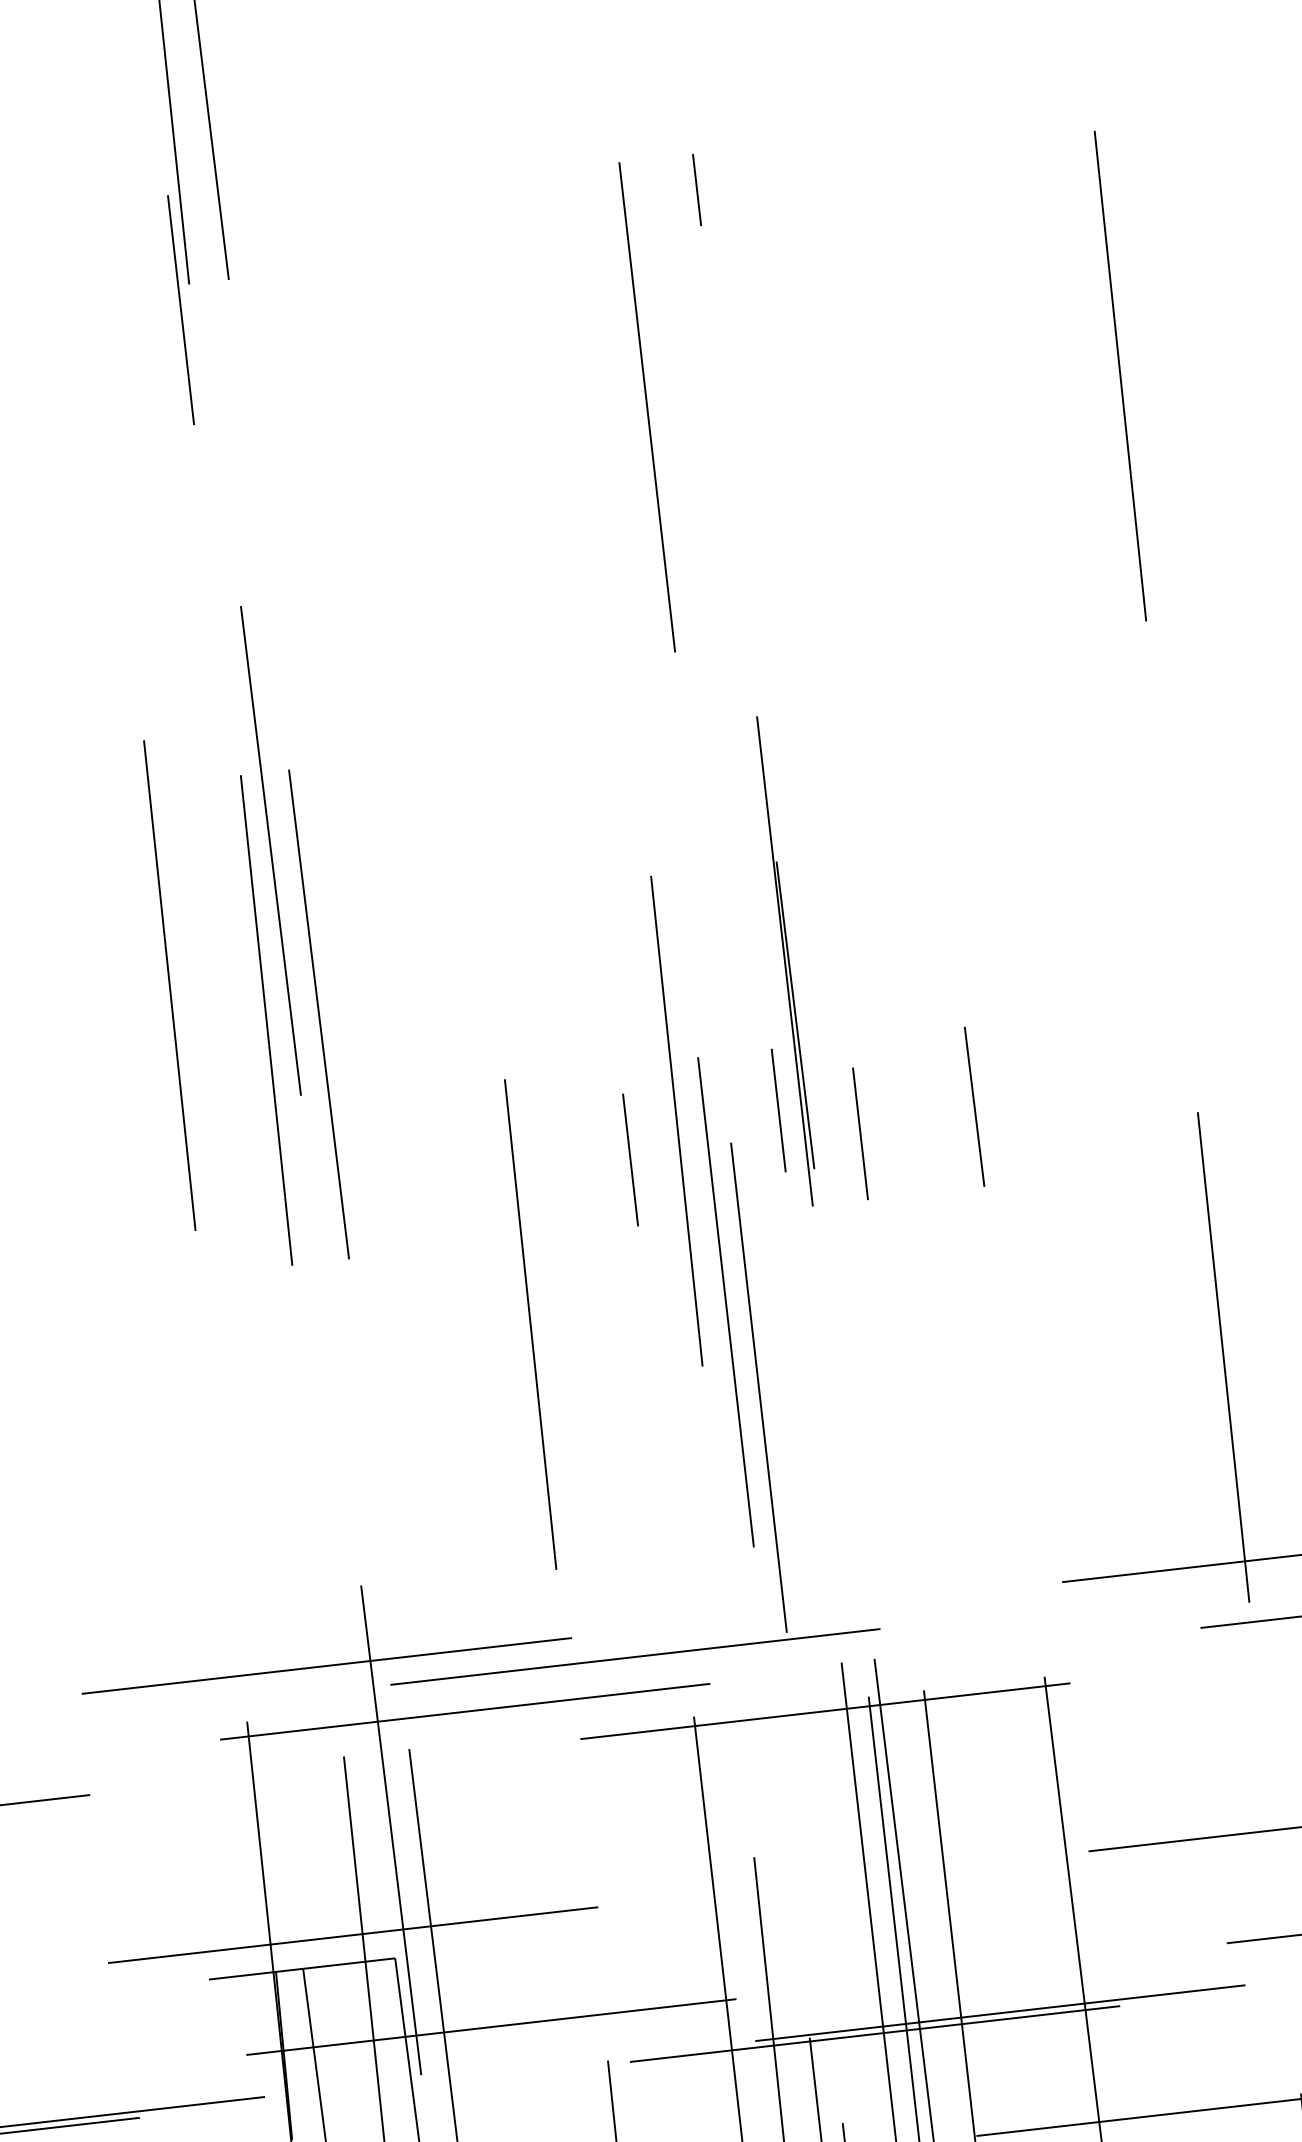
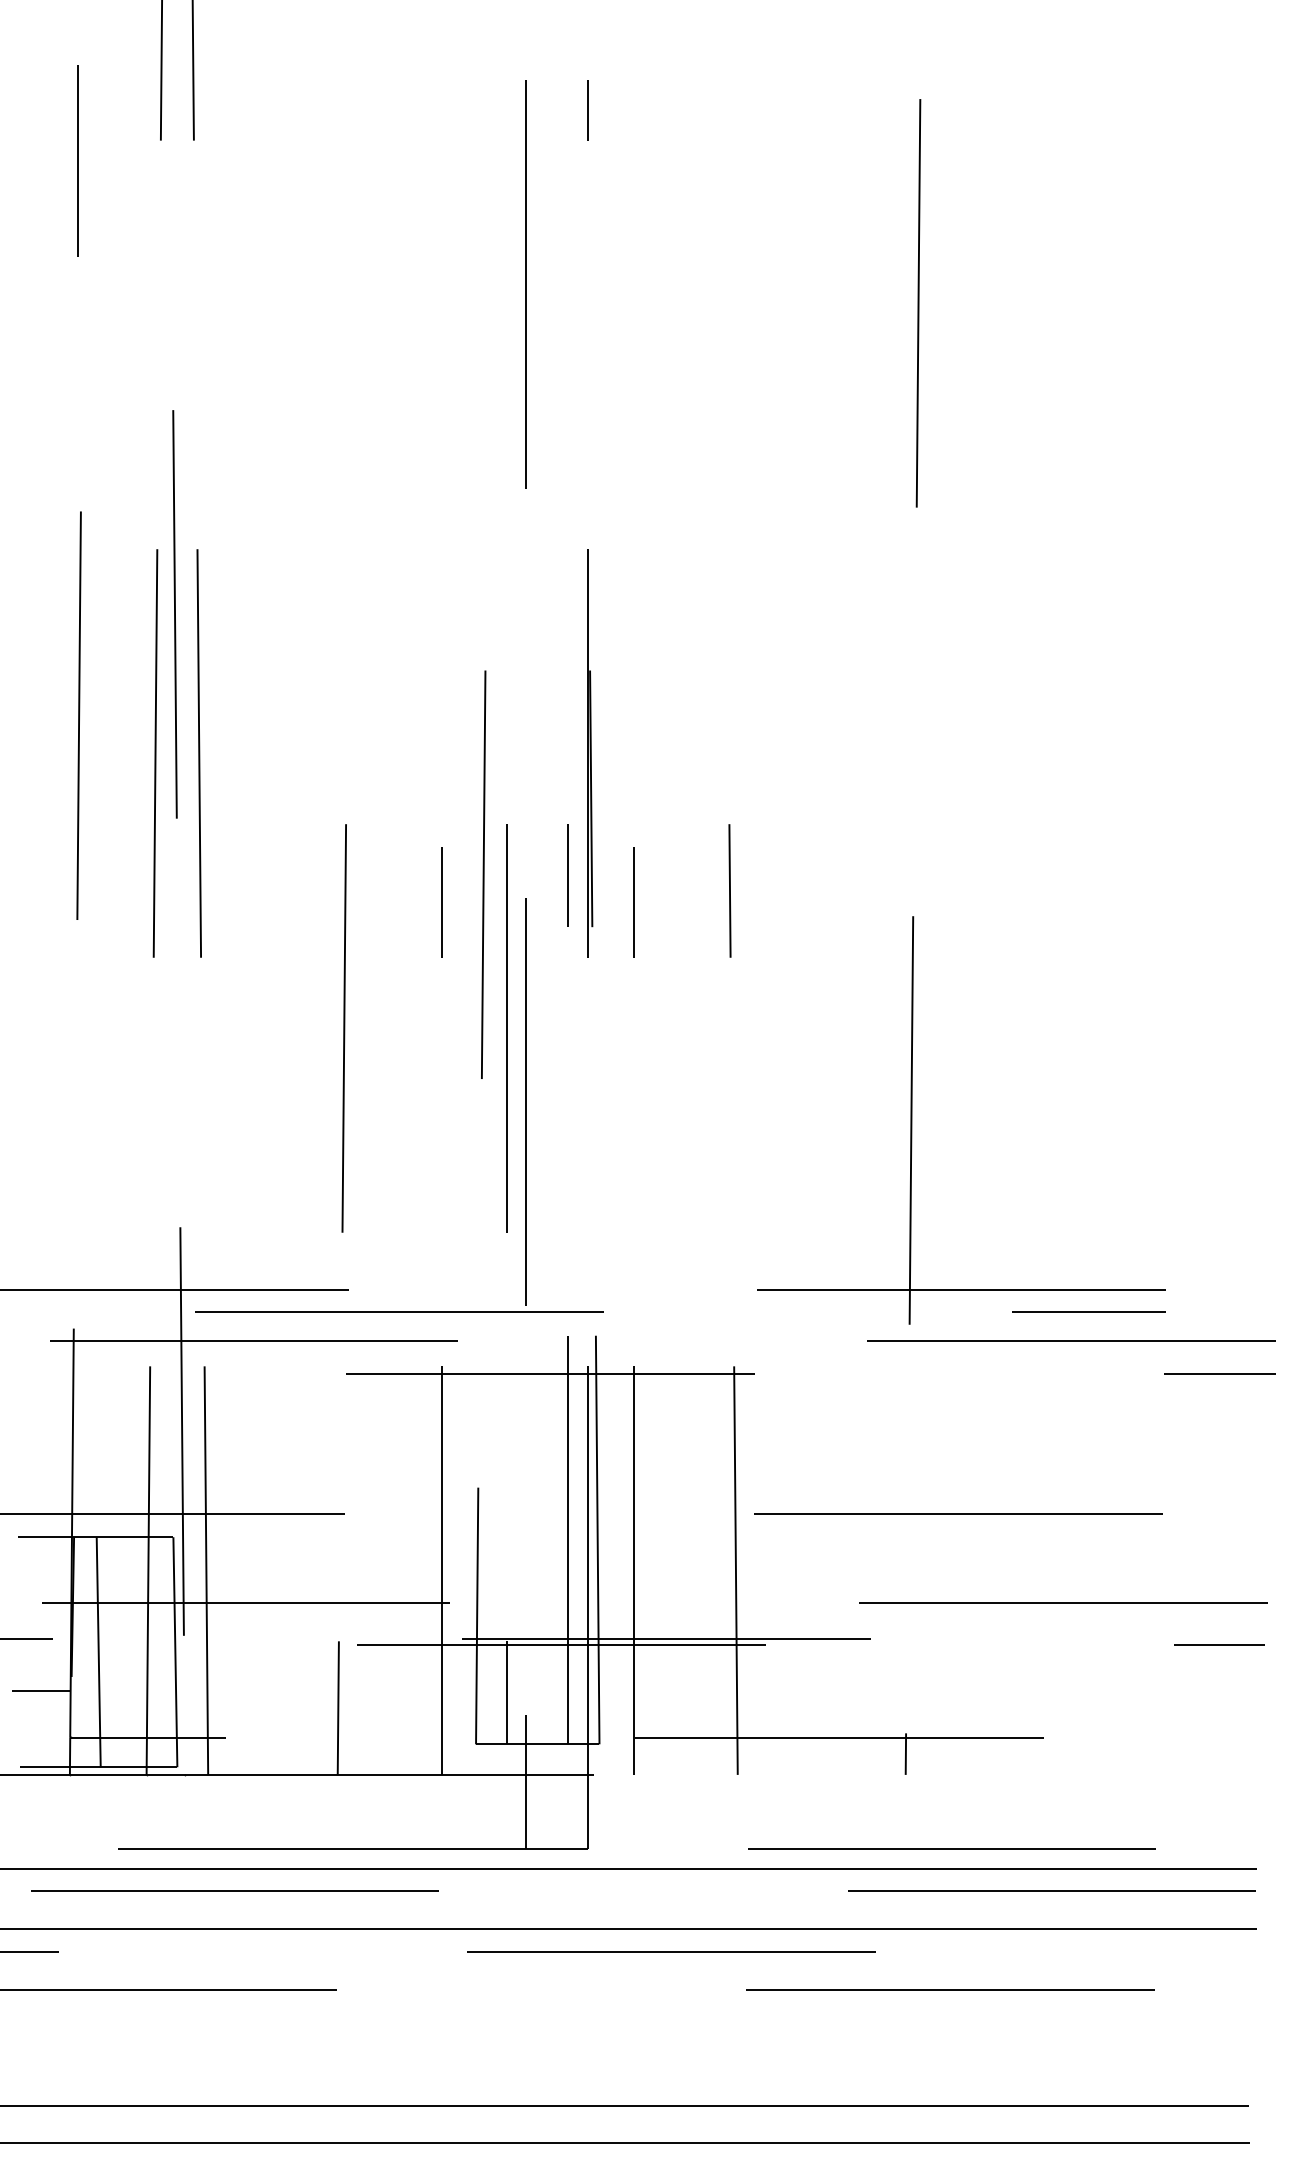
line: (180, 309) -> (77, 160), moved

